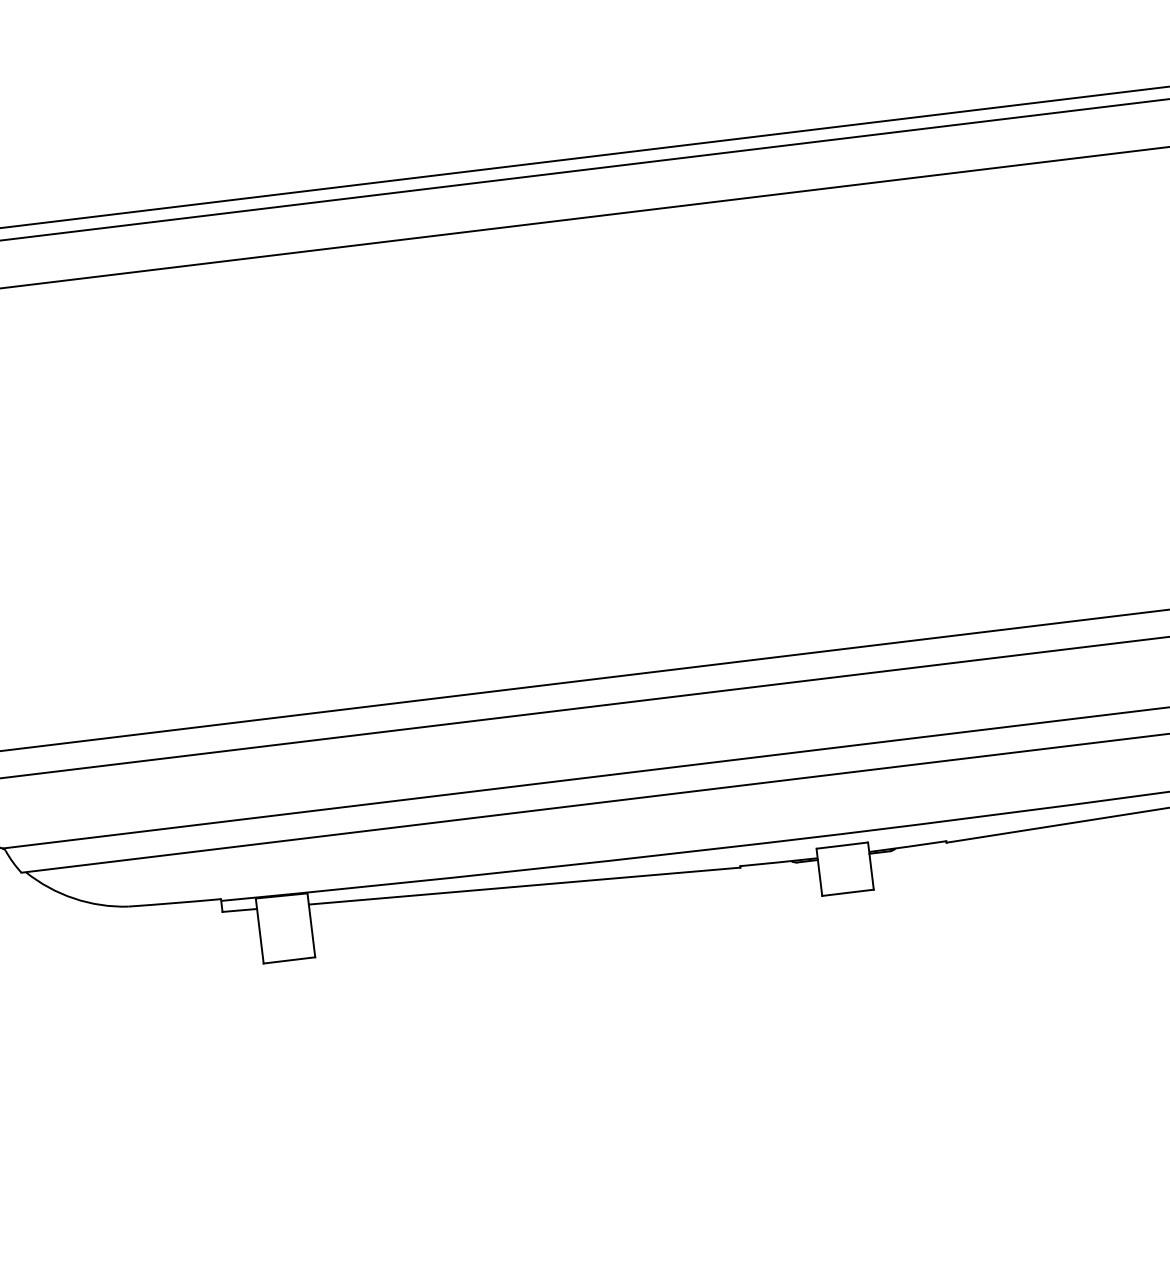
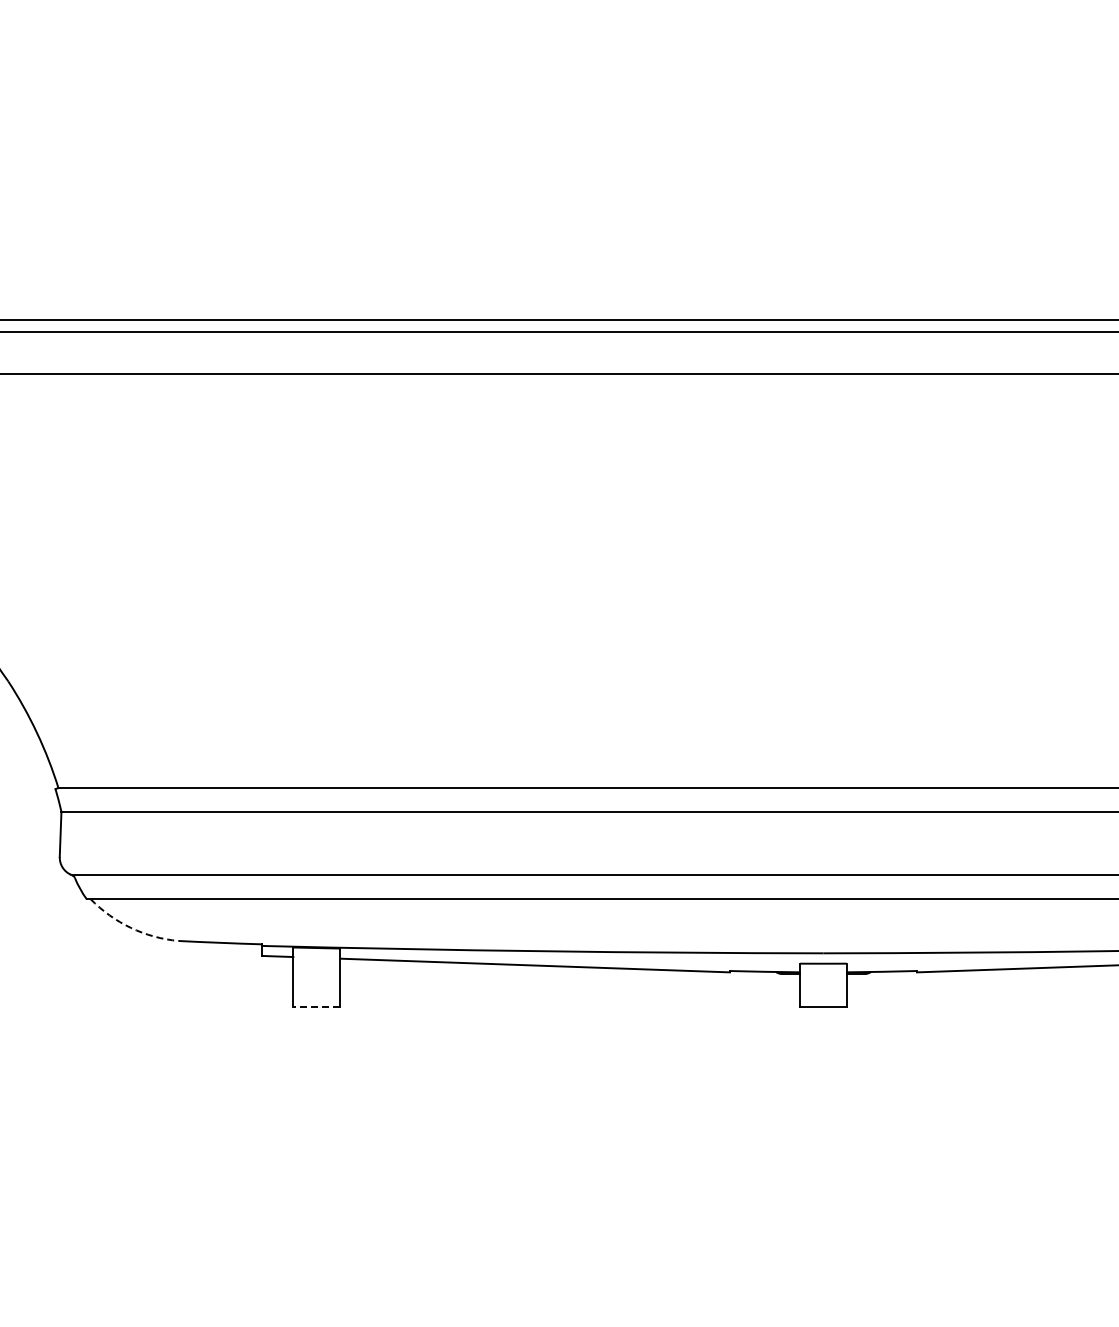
arc: (73, 898) -> (130, 927), solid -> dashed
line: (289, 960) -> (316, 1006), solid -> dashed

